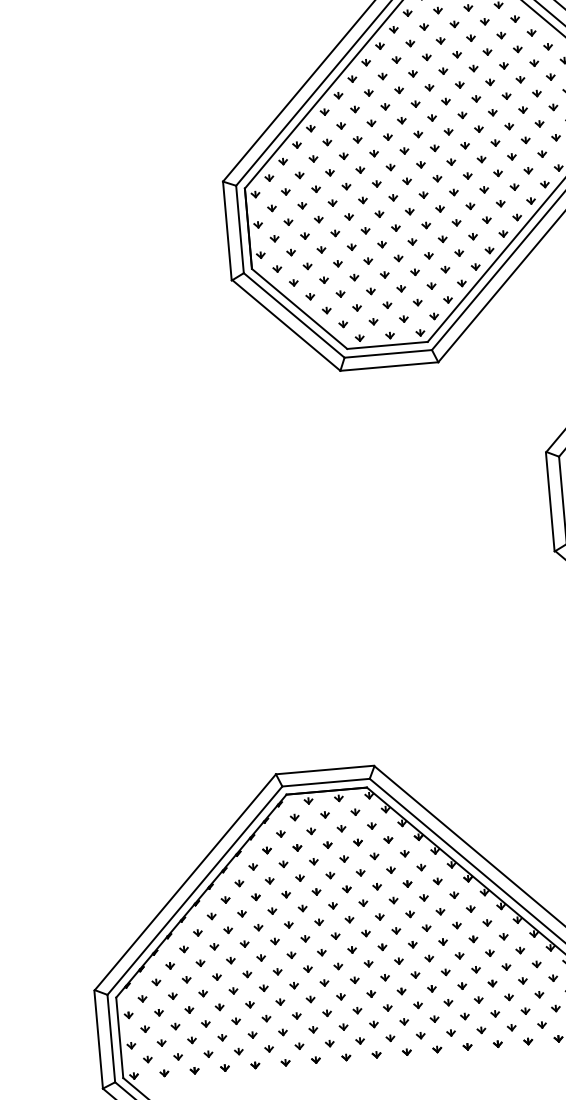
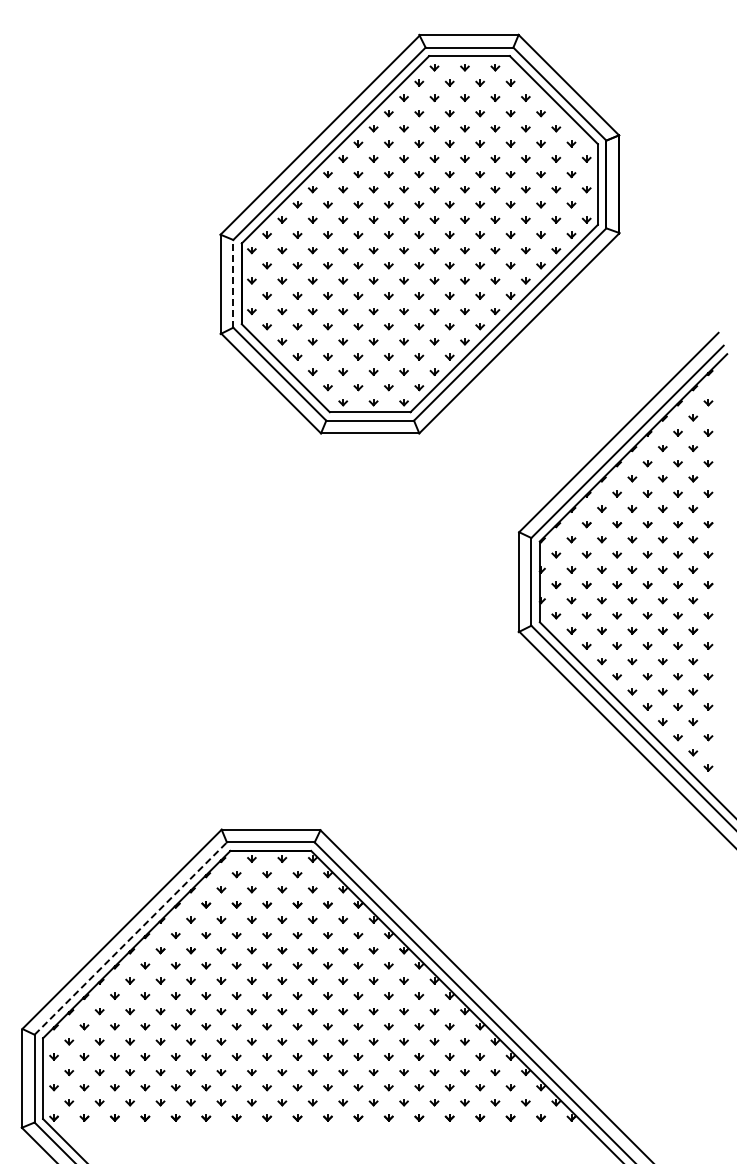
line: (240, 229) -> (233, 283), solid -> dashed
line: (195, 890) -> (131, 938), solid -> dashed

